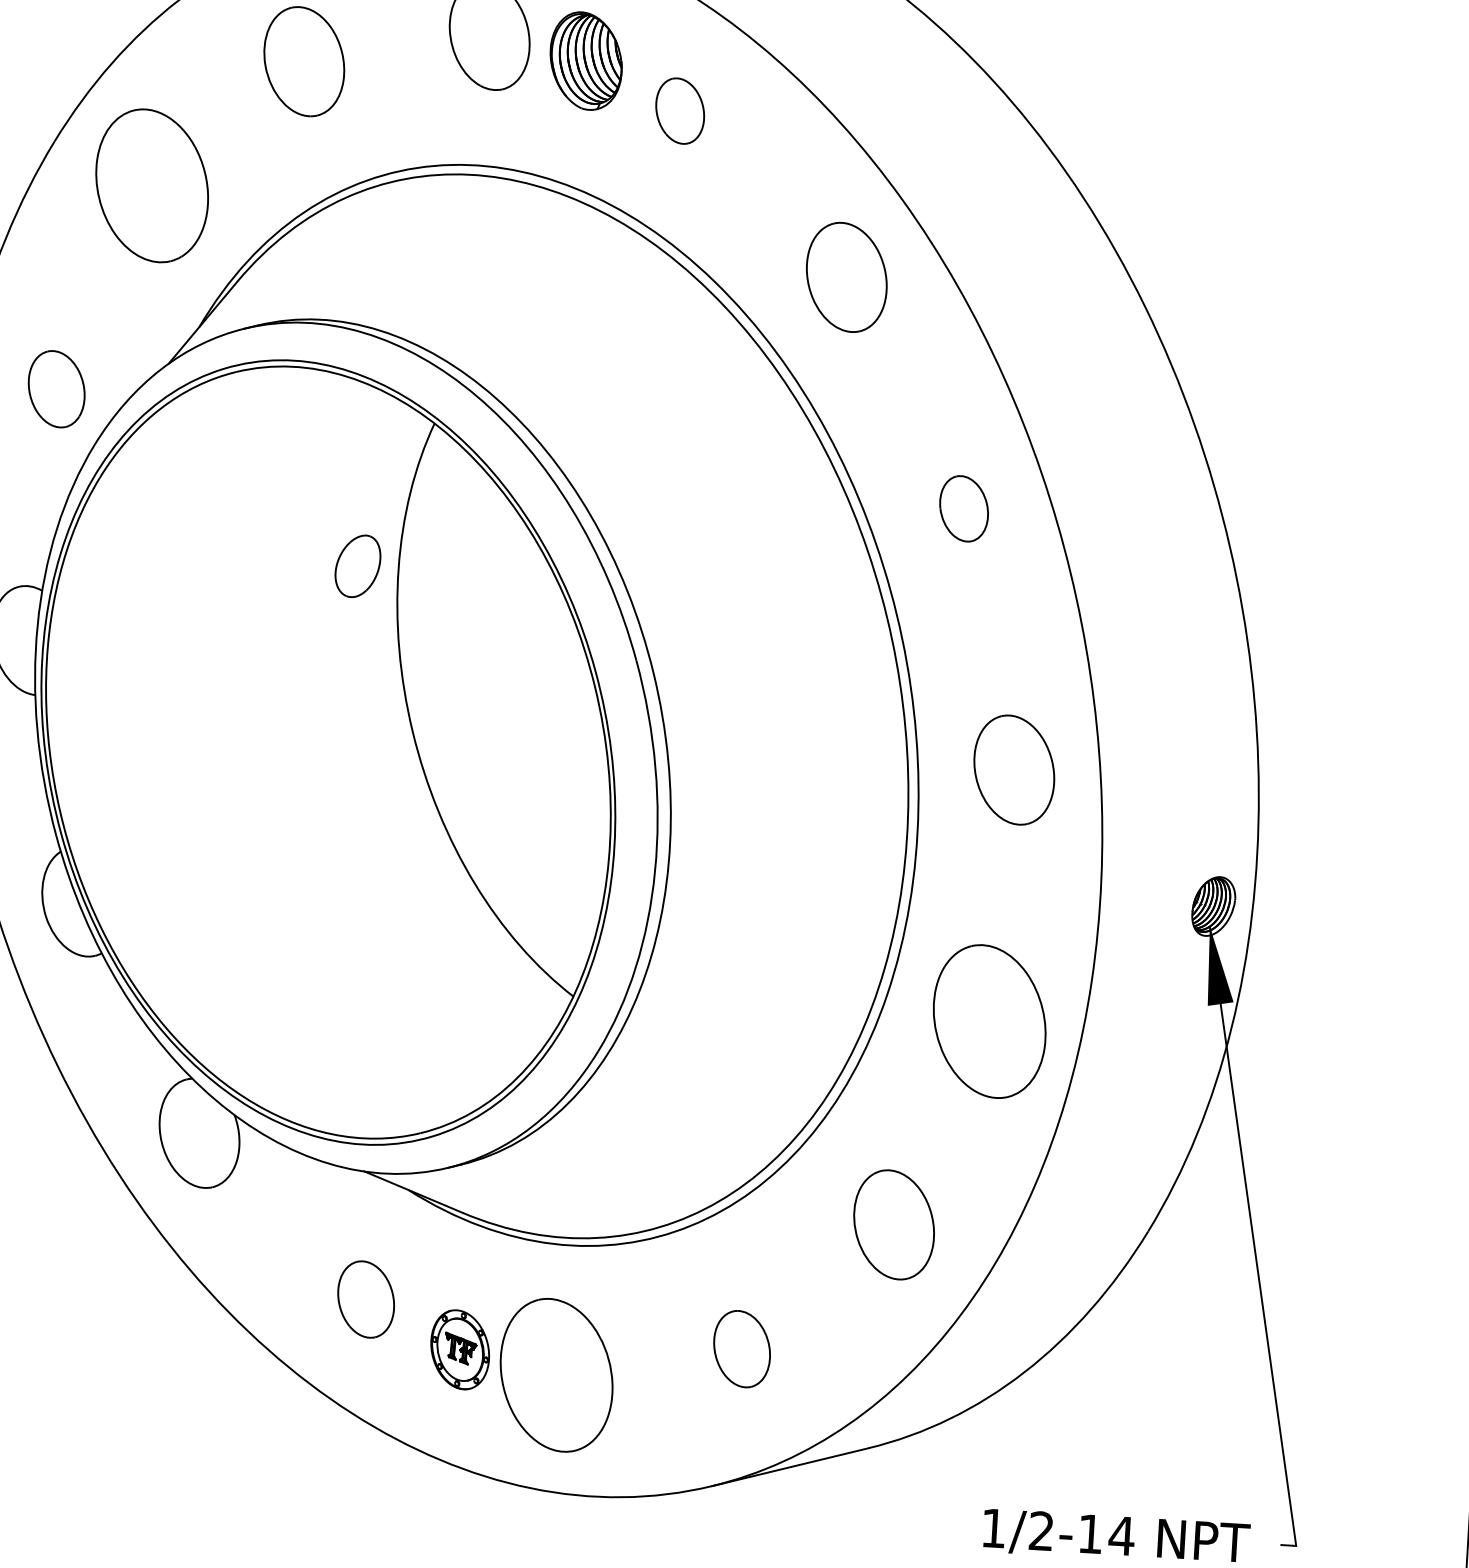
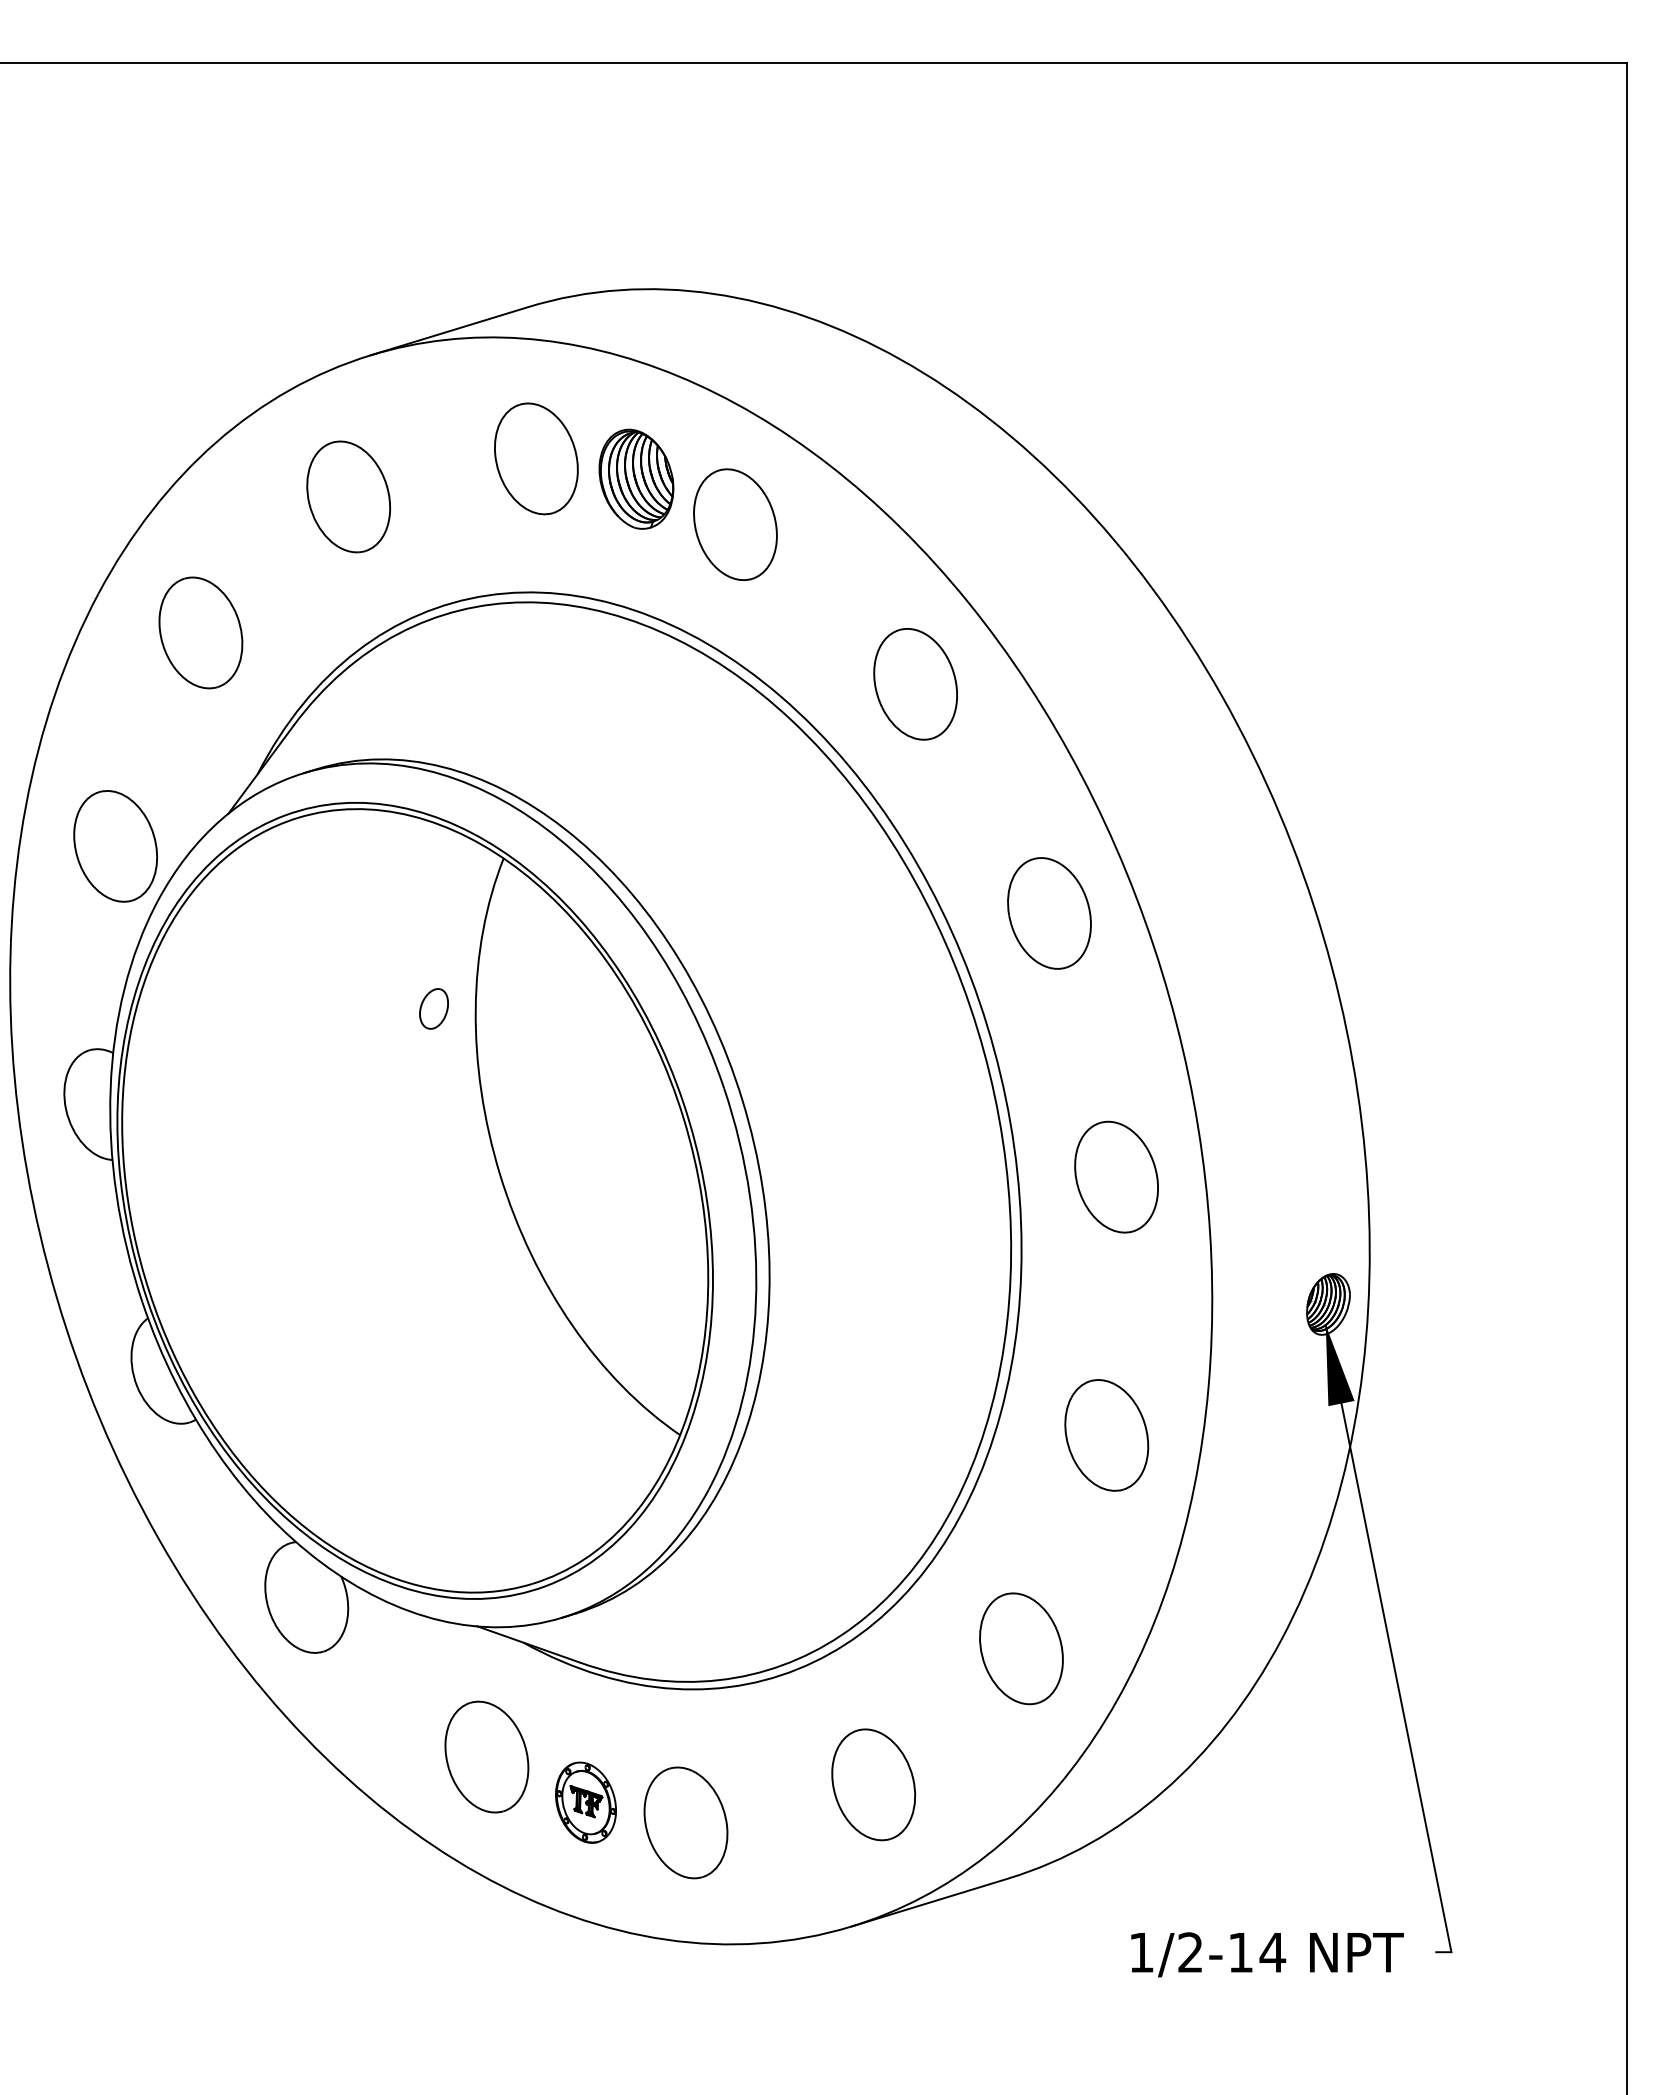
part: (680, 111) -> (735, 524), size x1.67
part: (151, 185) -> (200, 632), size x0.71
part: (56, 389) -> (115, 846), size x1.43
part: (964, 508) -> (1049, 913), size x1.67
part: (357, 565) -> (433, 1008), size x0.62
part: (989, 1021) -> (1106, 1435), size x0.71
part: (365, 1298) -> (486, 1756), size x1.43
part: (741, 1348) -> (873, 1784), size x1.43
part: (556, 1374) -> (685, 1822), size x0.71

